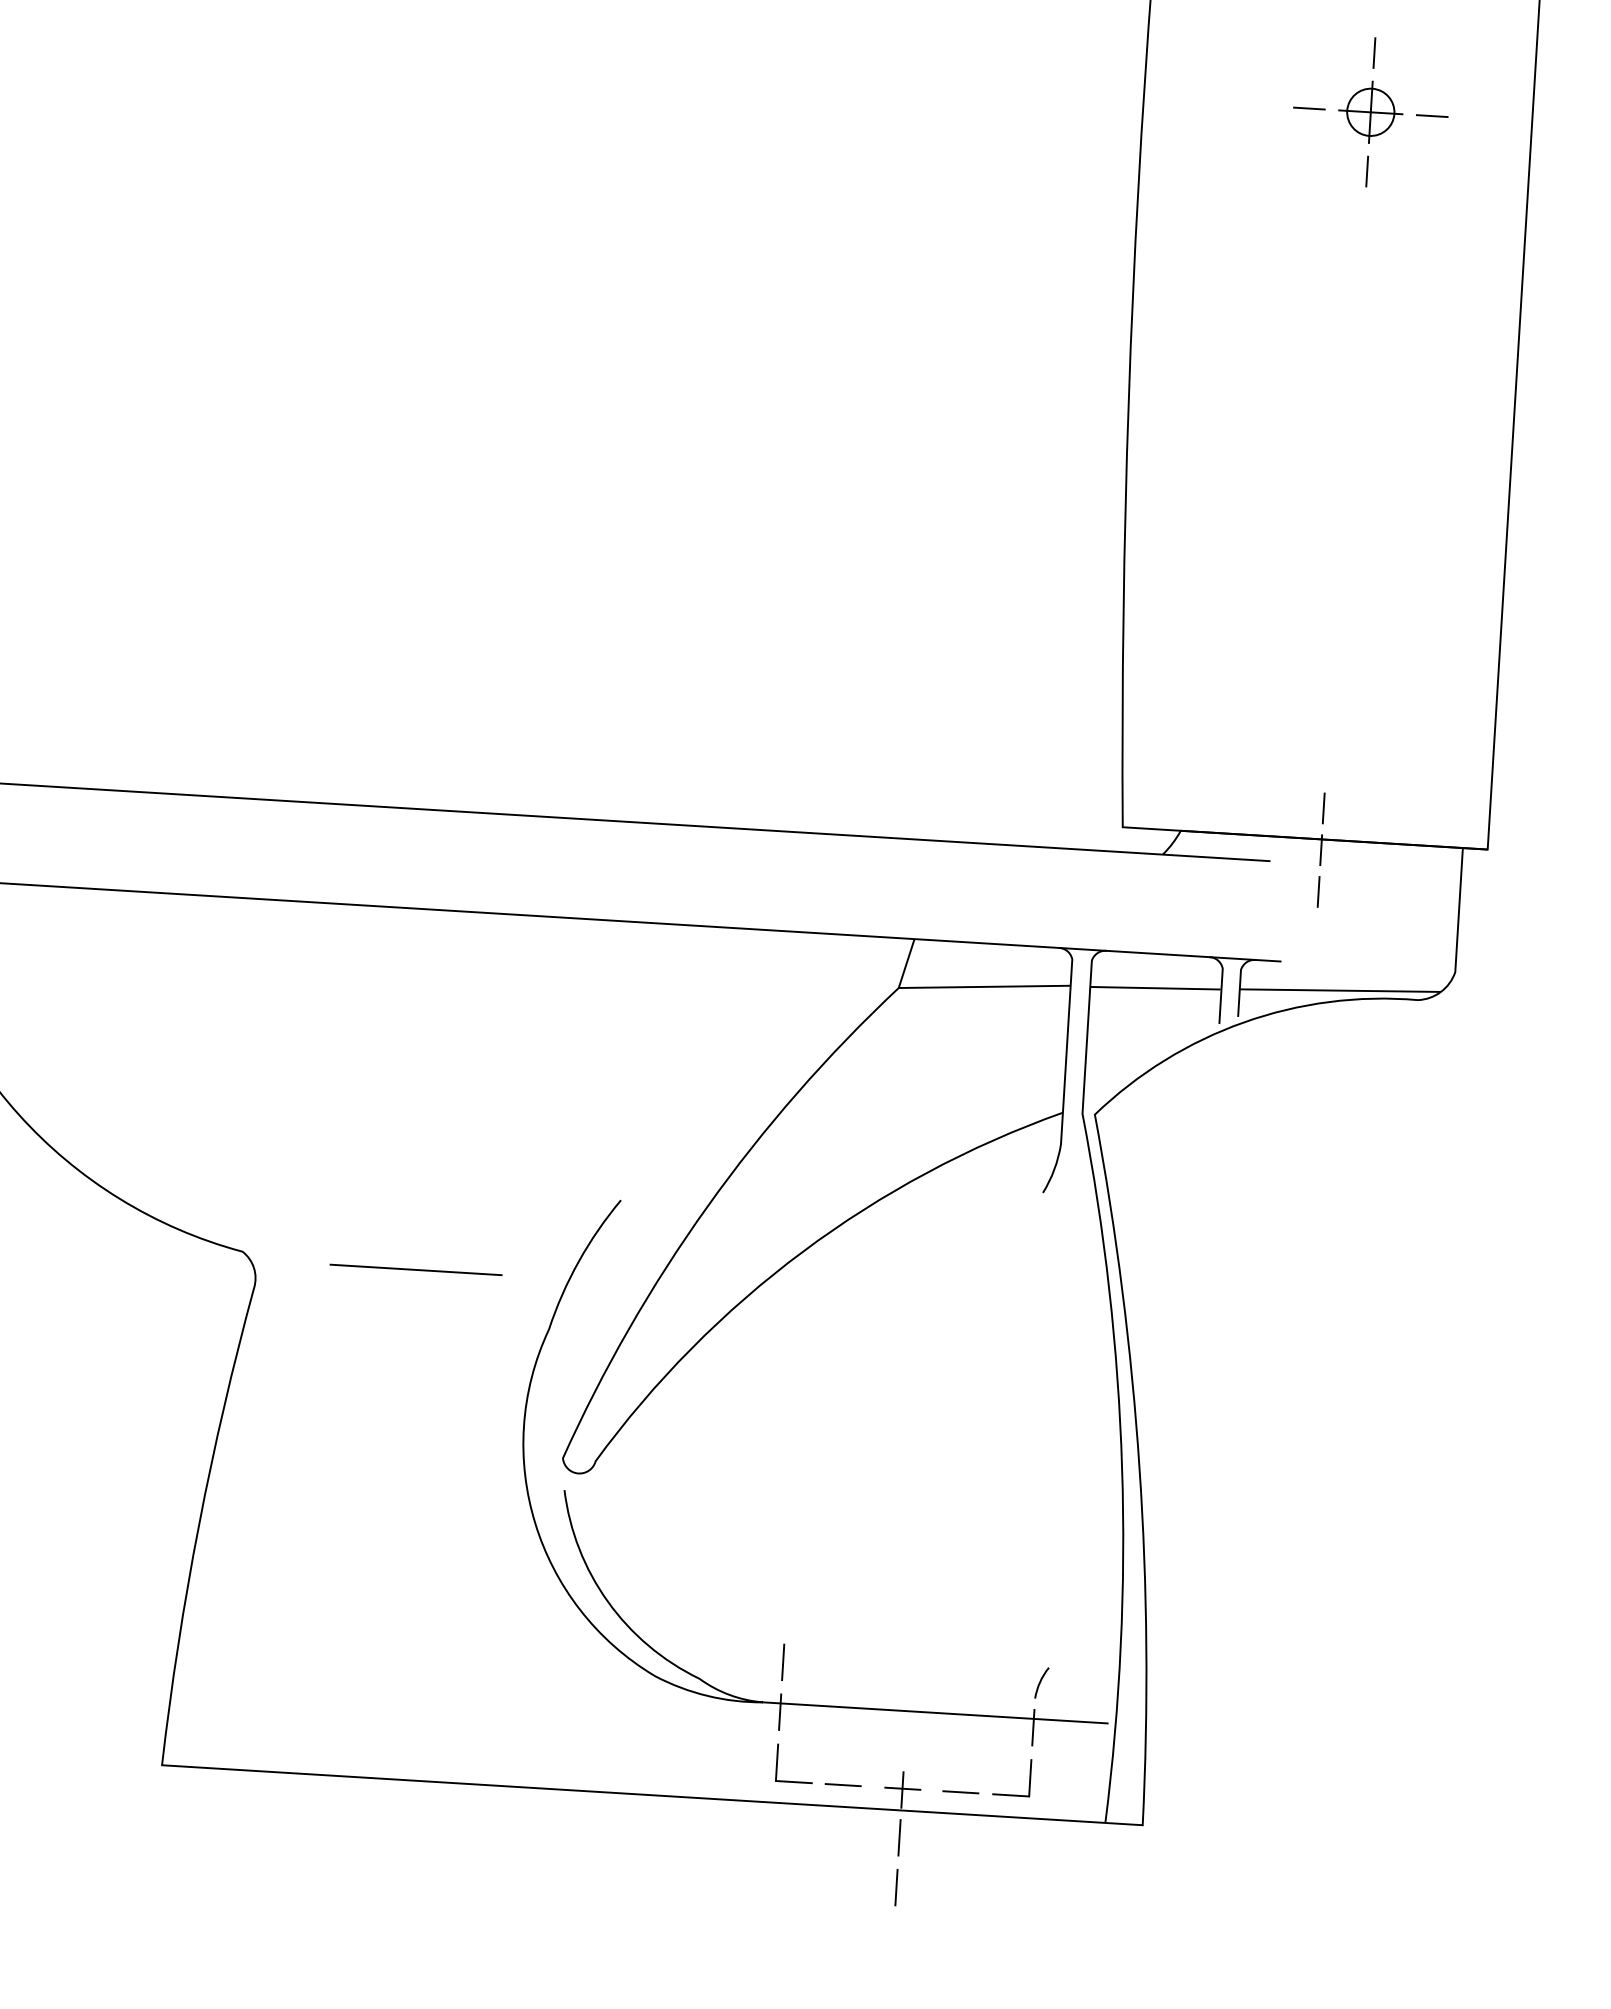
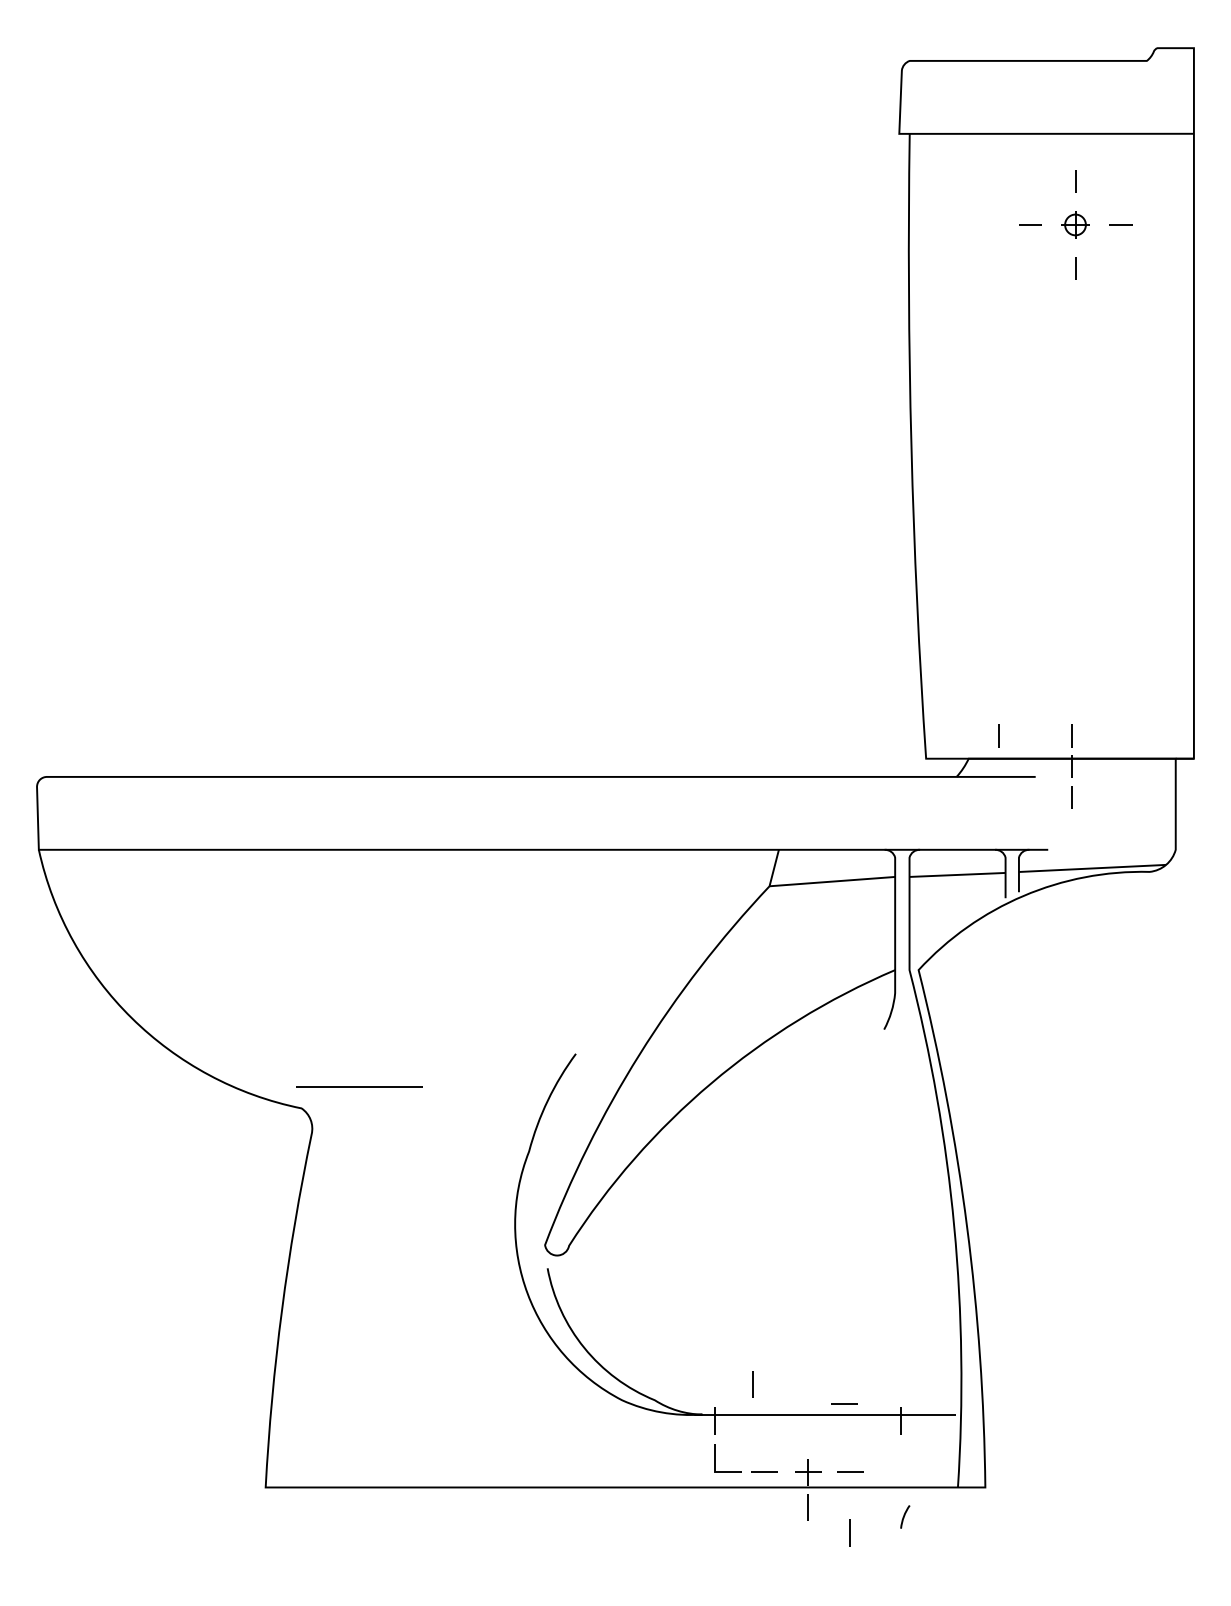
part: (1370, 111) -> (1075, 224), size x0.6
line: (1223, 801) -> (998, 735), added
line: (416, 1269) -> (359, 1086), moved
line: (782, 1662) -> (752, 1384), moved
curve: (1042, 1680) -> (905, 1515), moved
line: (957, 1699) -> (844, 1403), added
line: (1029, 1778) -> (900, 1458), removed
line: (895, 1886) -> (849, 1532), moved

